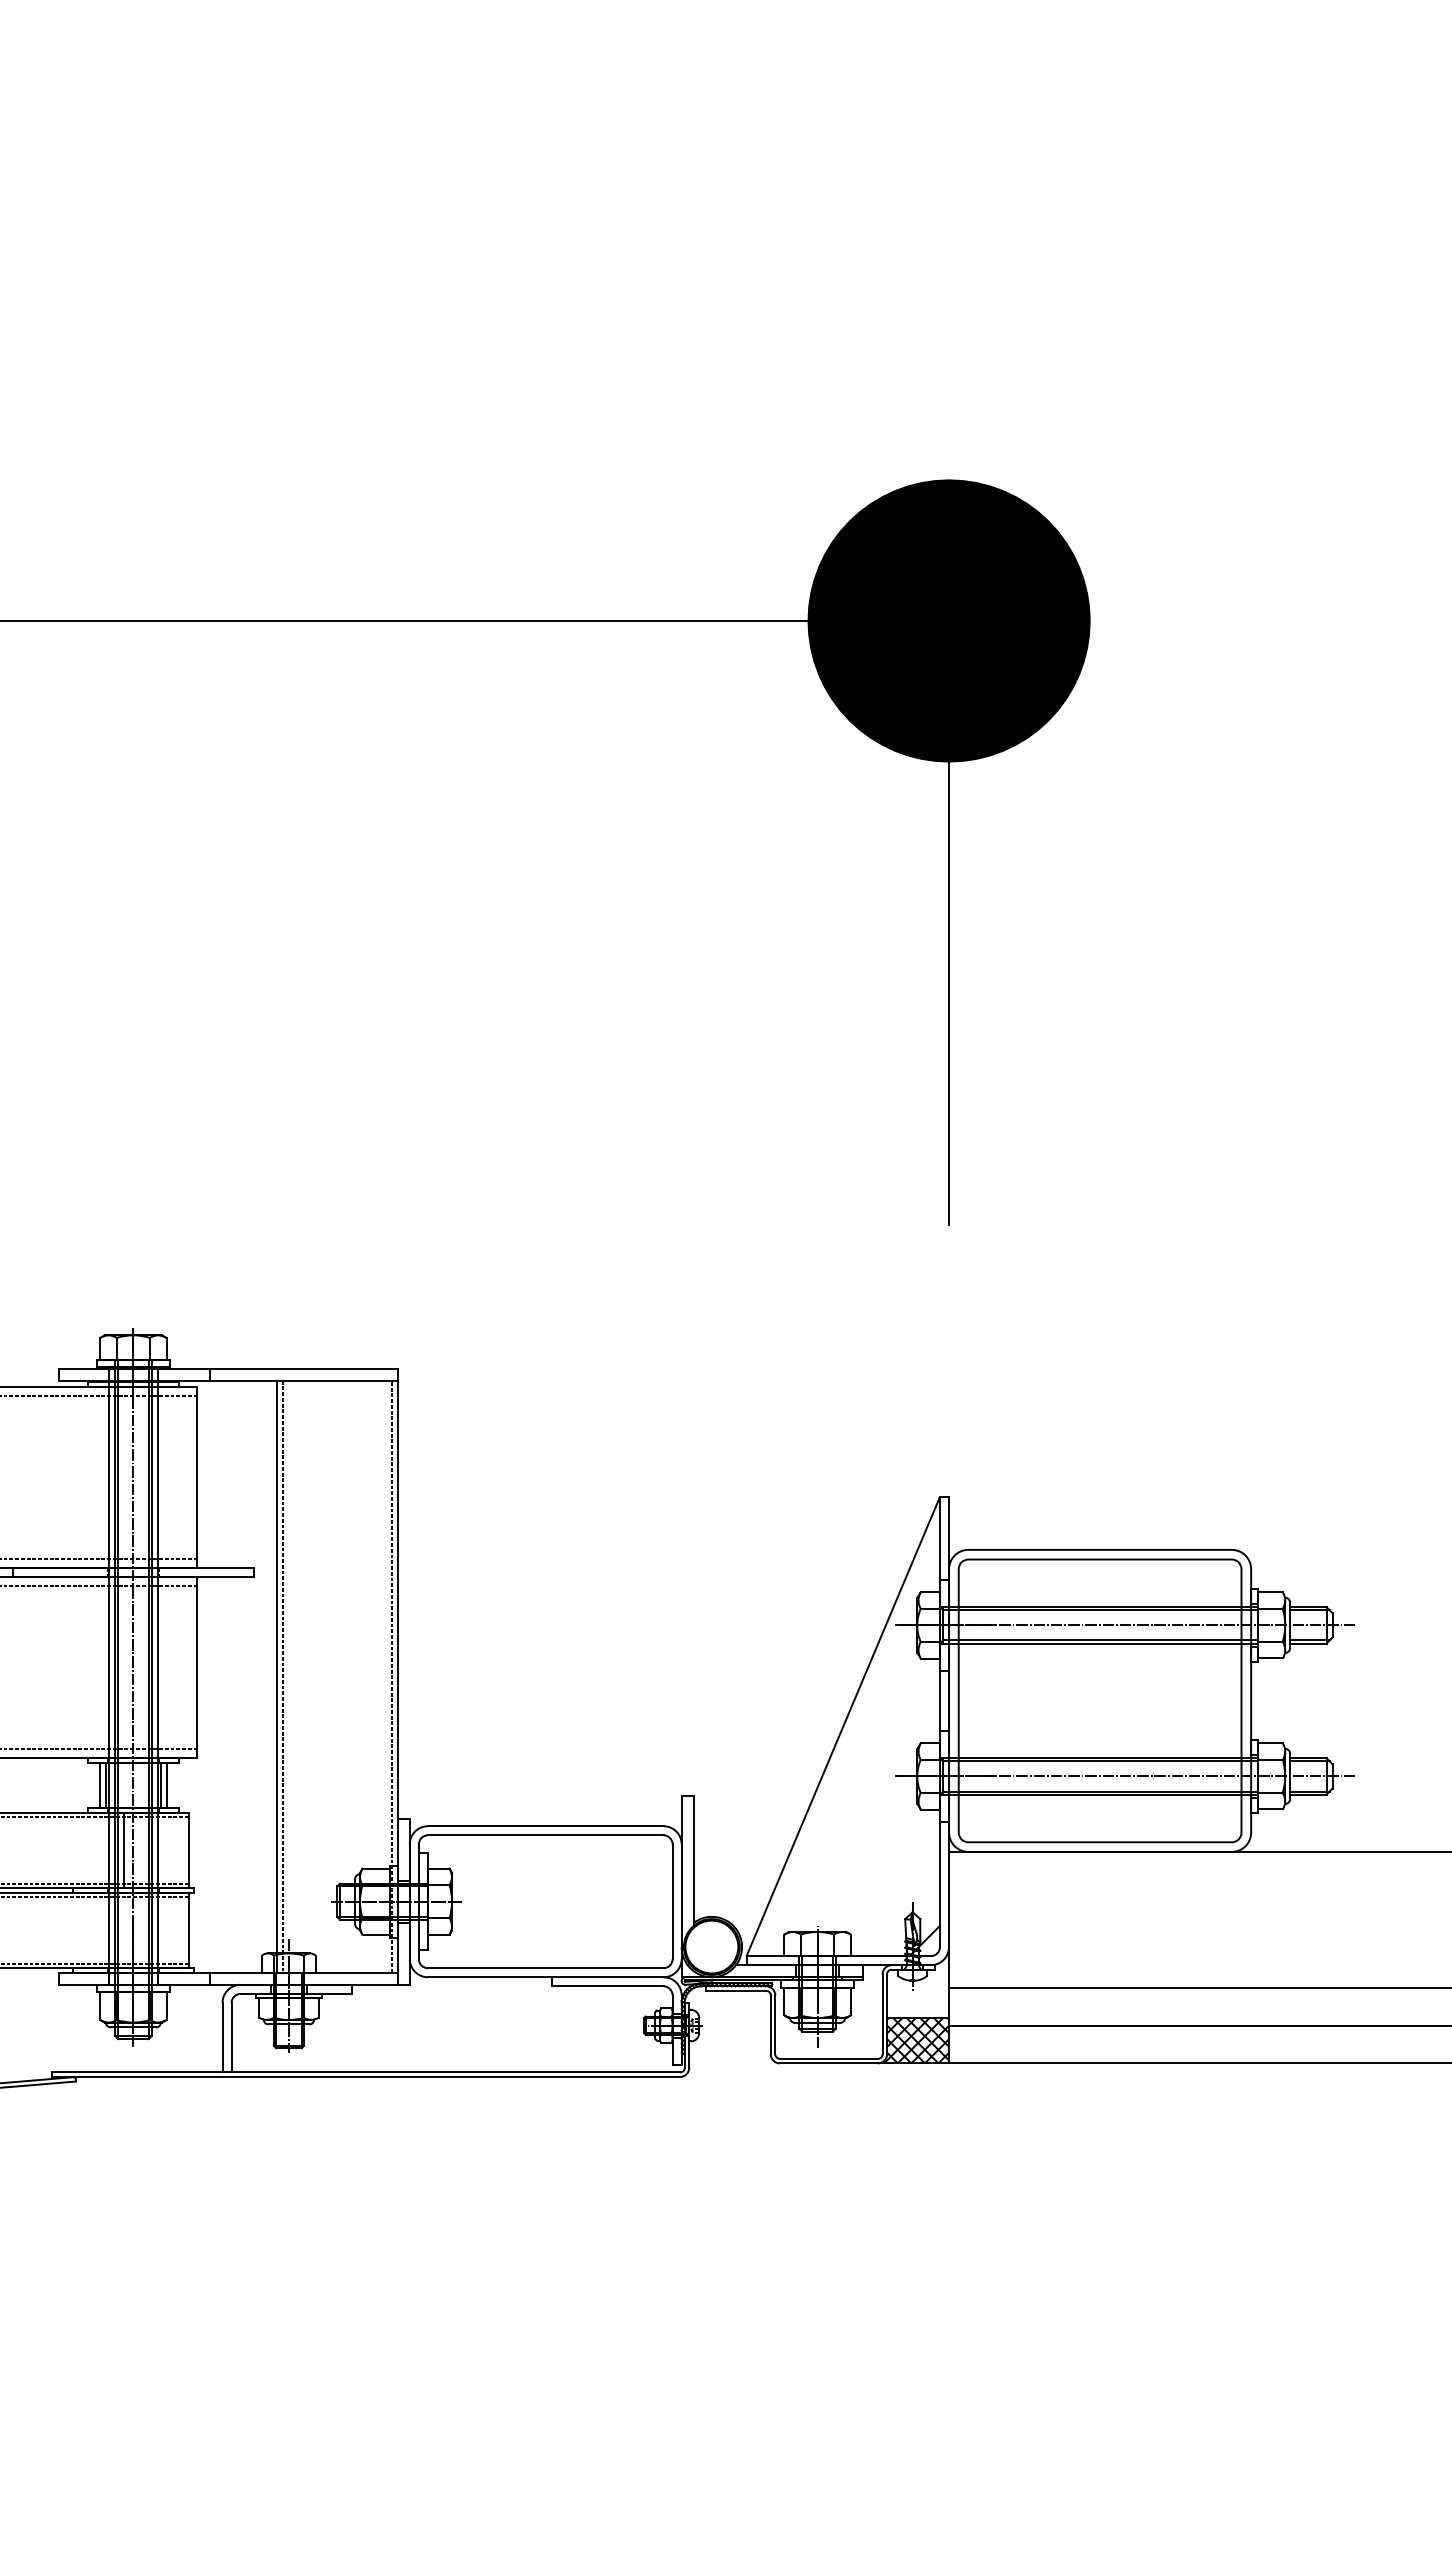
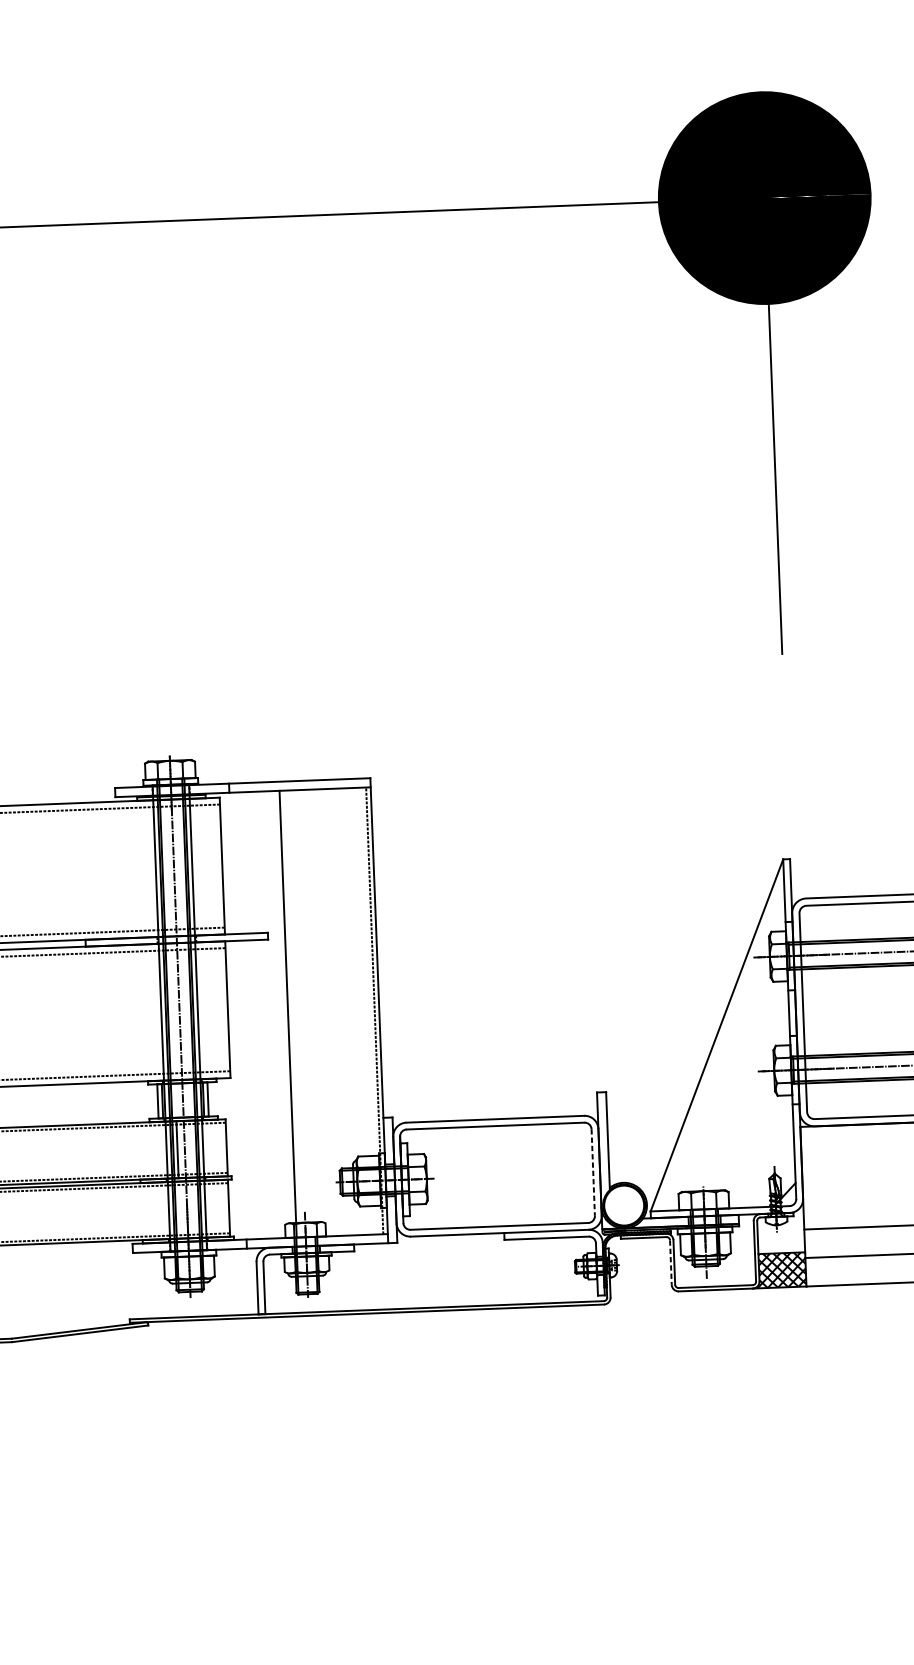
line: (282, 1676) -> (292, 1013), removed
line: (672, 1902) -> (593, 1173), solid -> dashed
line: (770, 2025) -> (670, 1263), solid -> dashed

